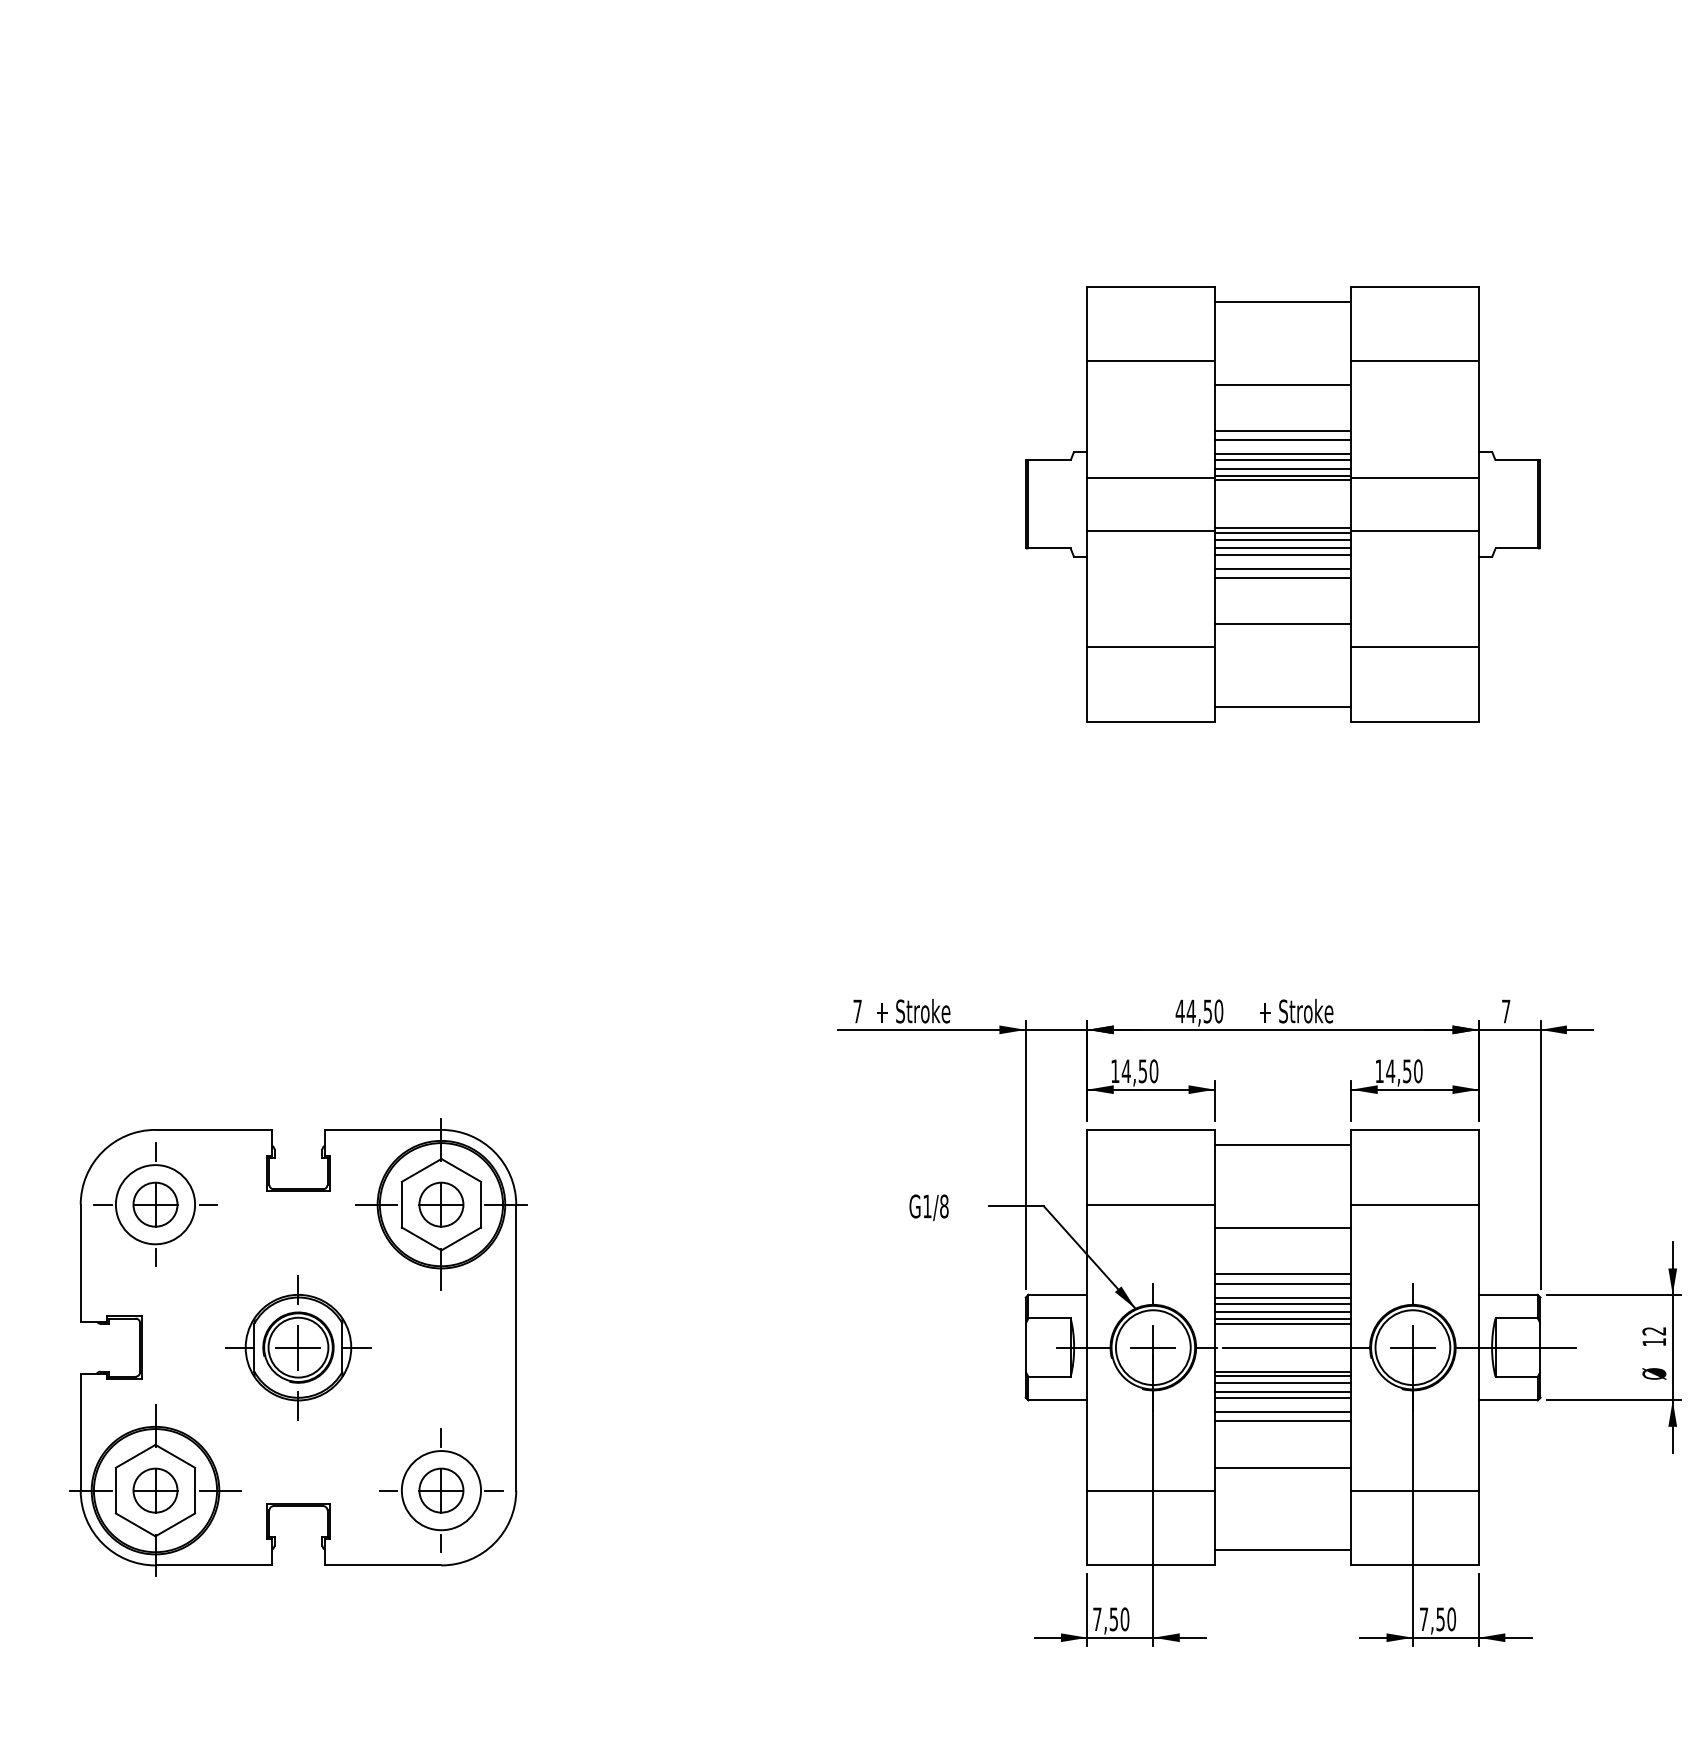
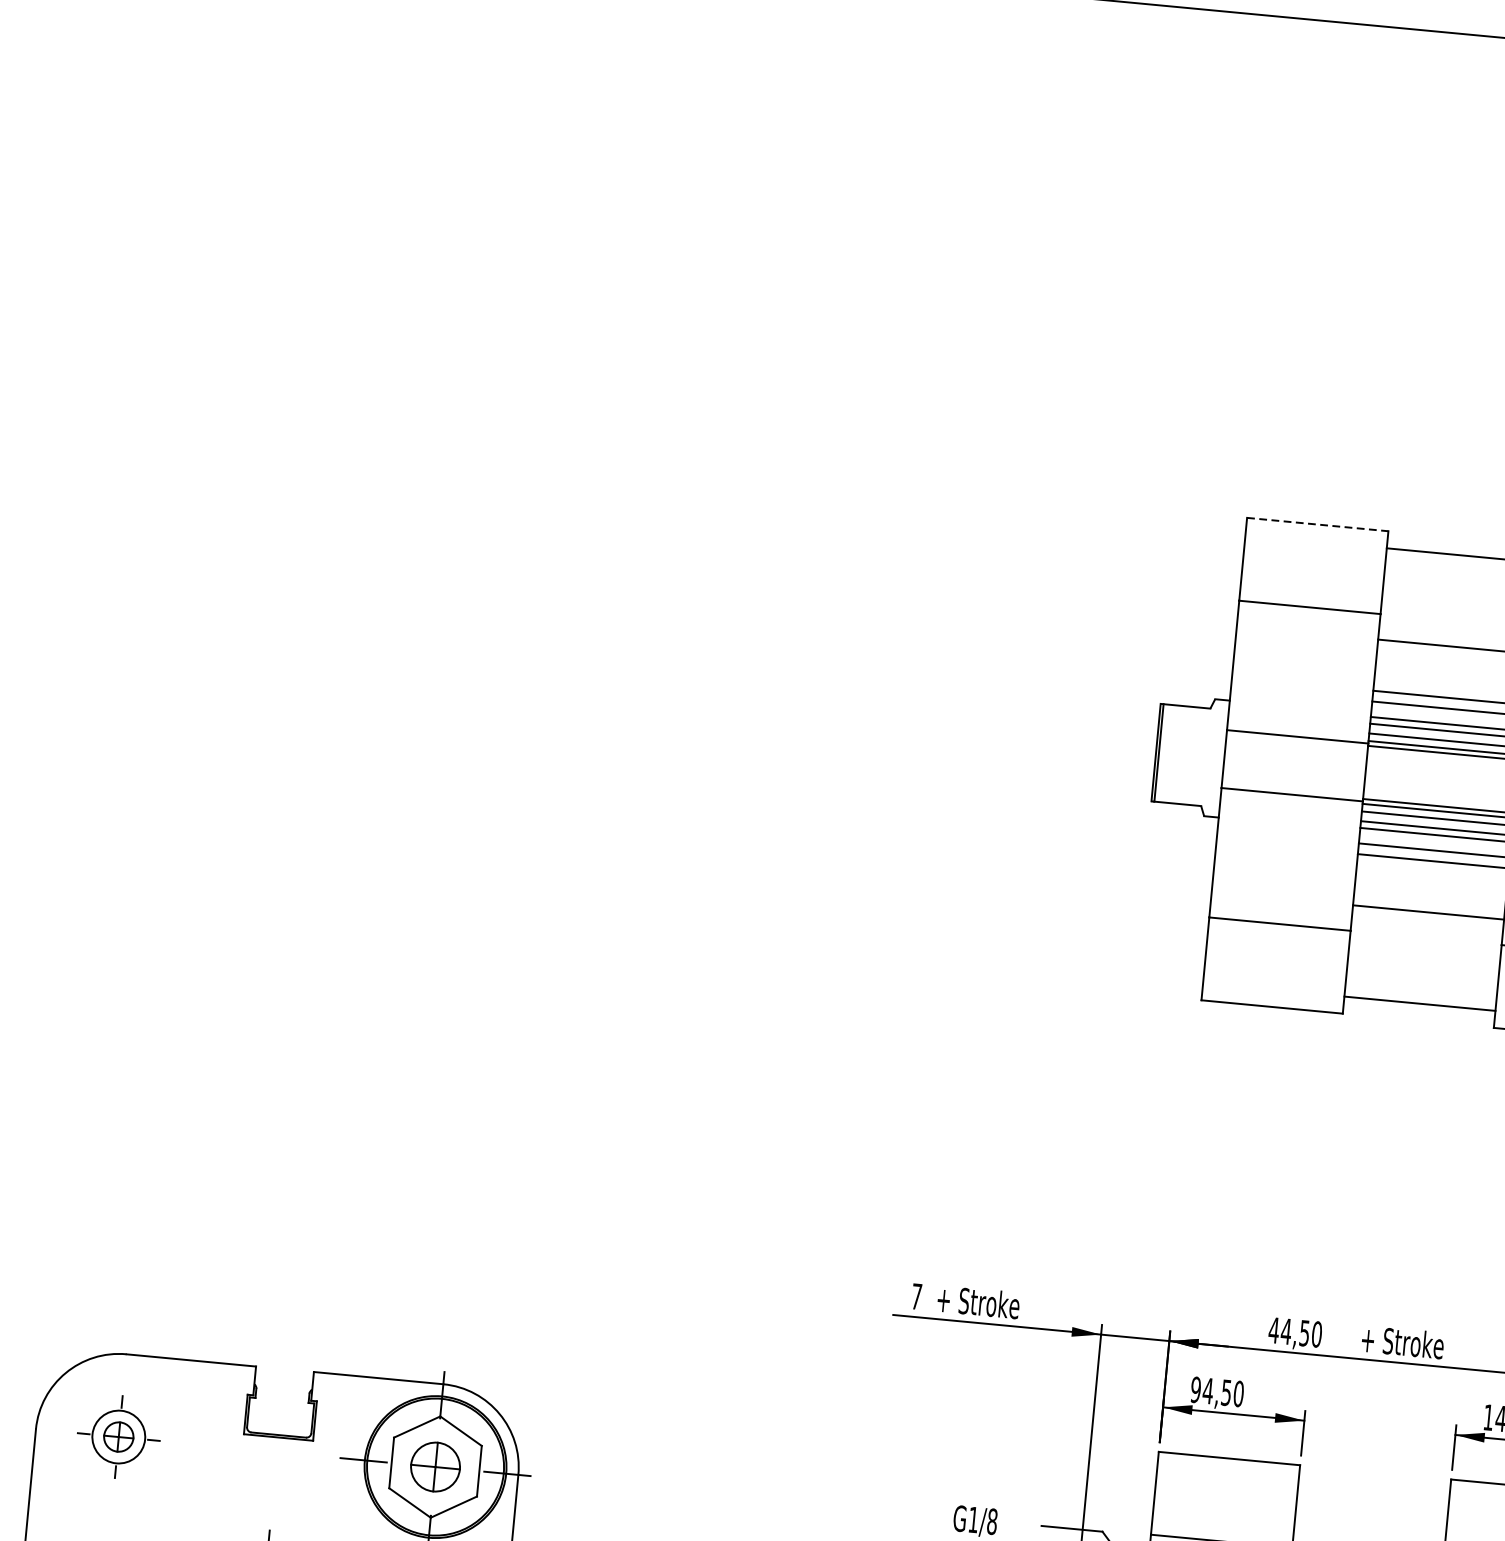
line: (1151, 286) -> (1318, 524), solid -> dashed
text: (1115, 1071) -> (1196, 1390), 14,50 -> 94,50
line: (1282, 1145) -> (1373, 1489), removed
part: (155, 1204) -> (118, 1436), size x0.6

